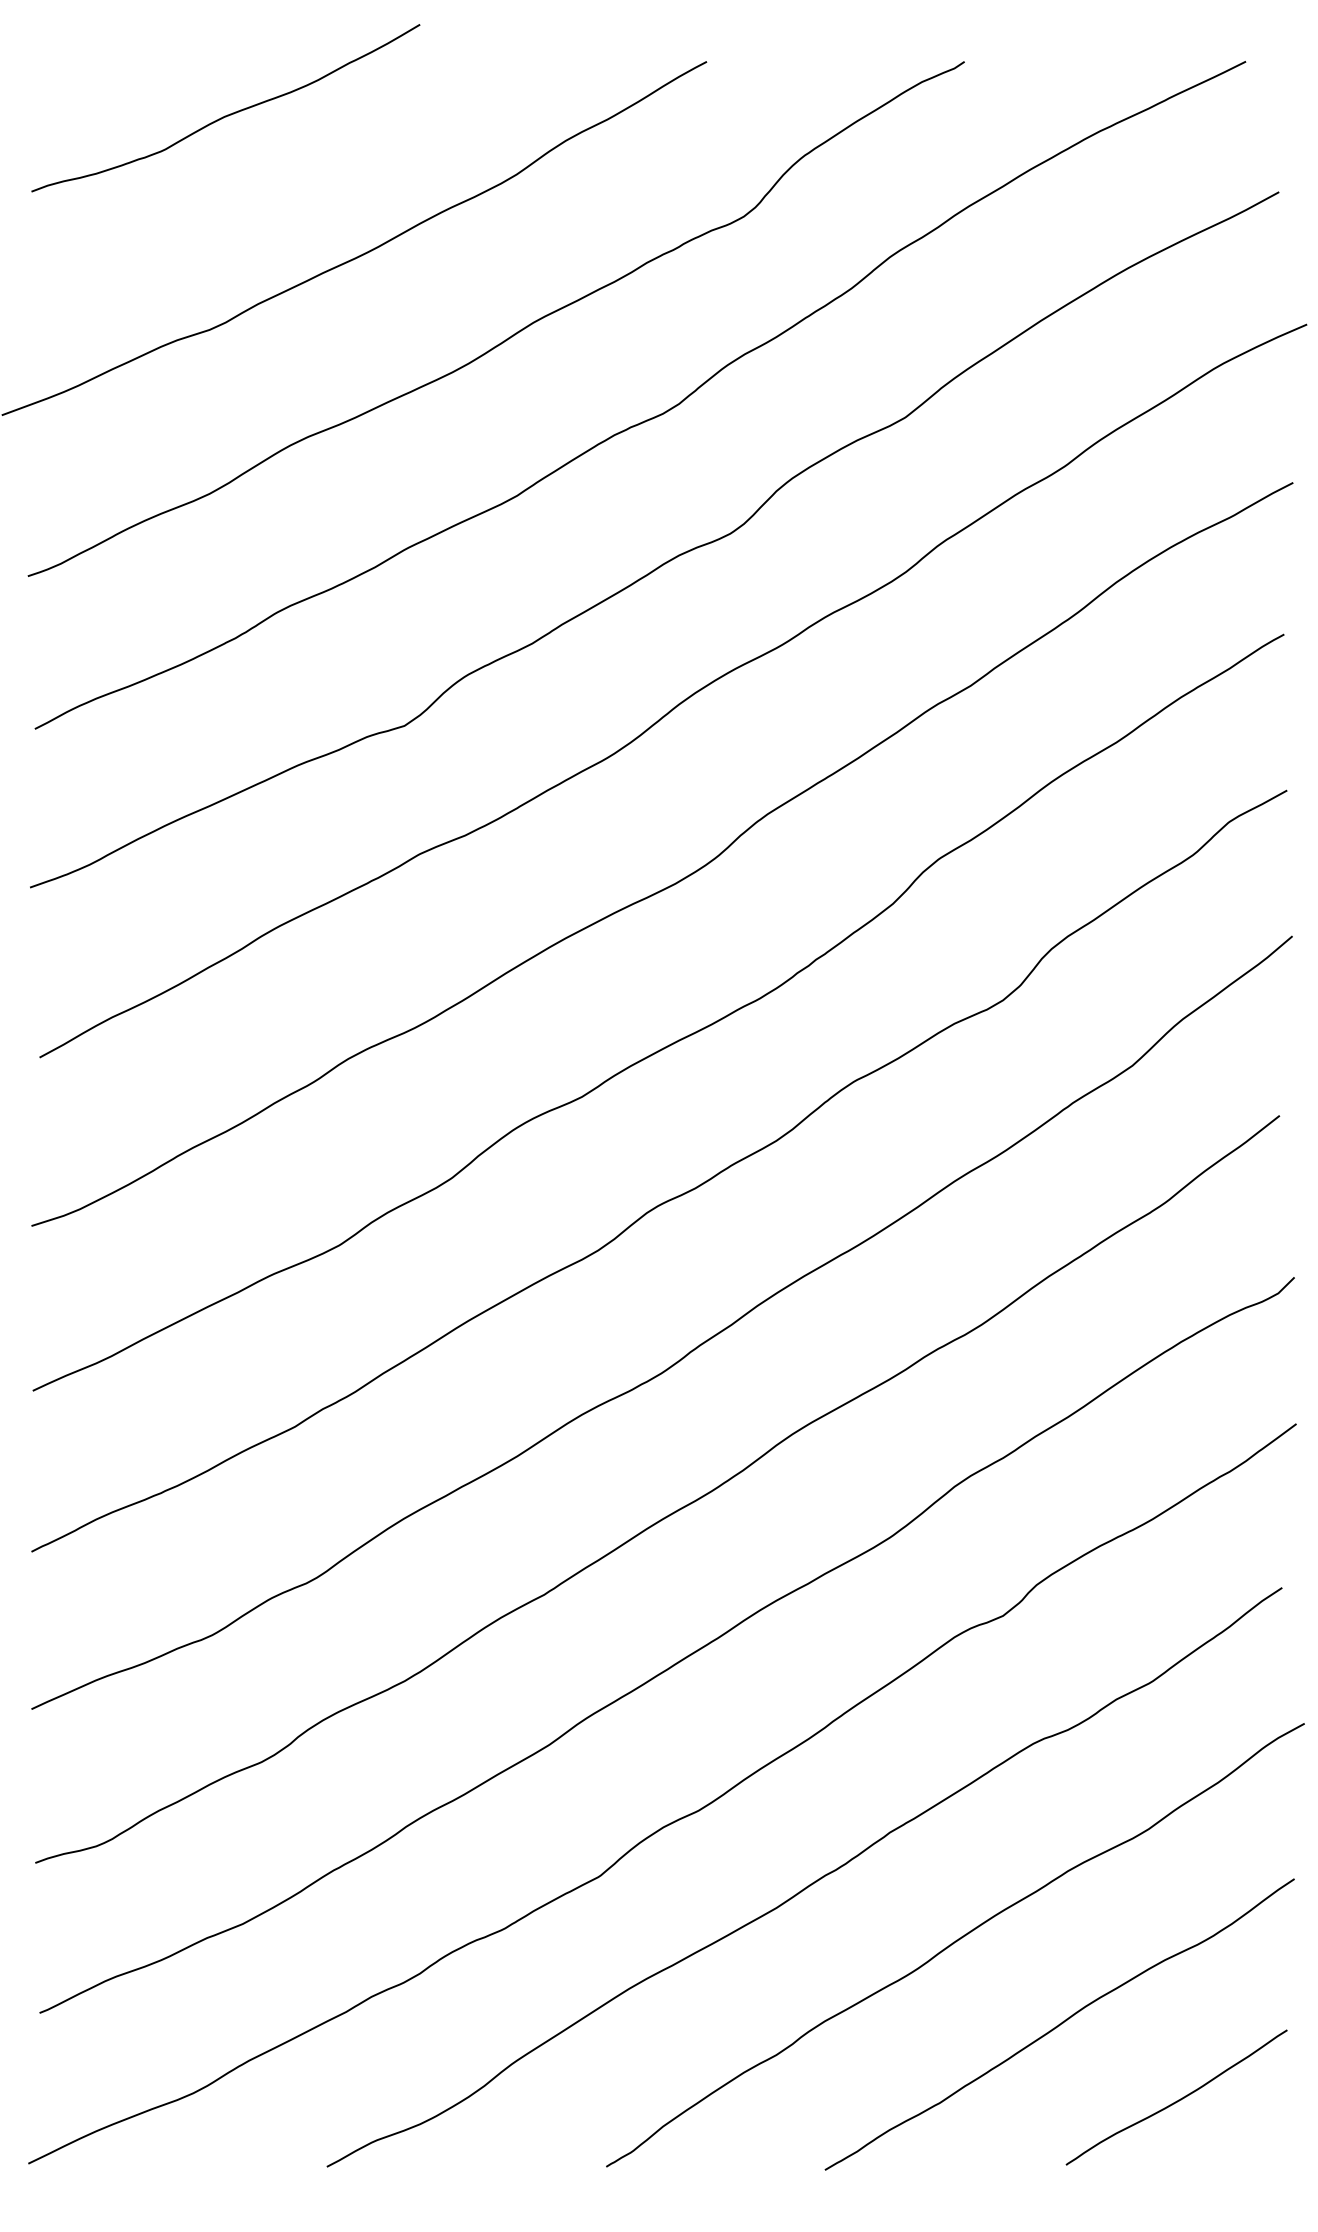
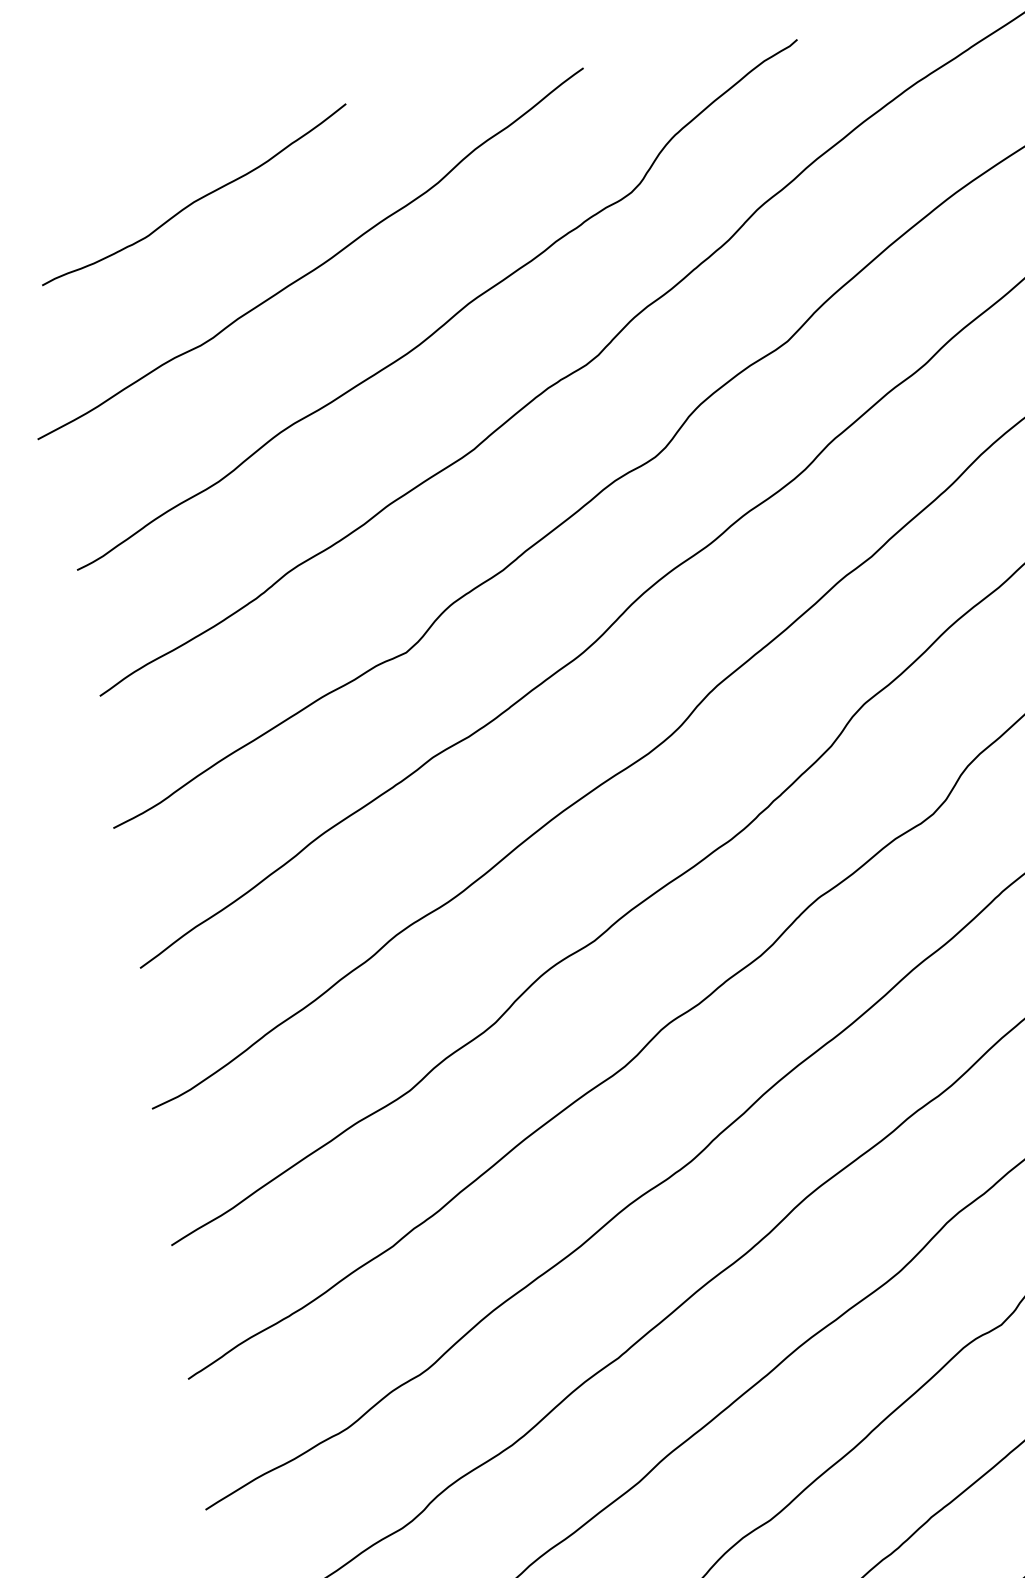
curve: (227, 114) -> (196, 199), moved

